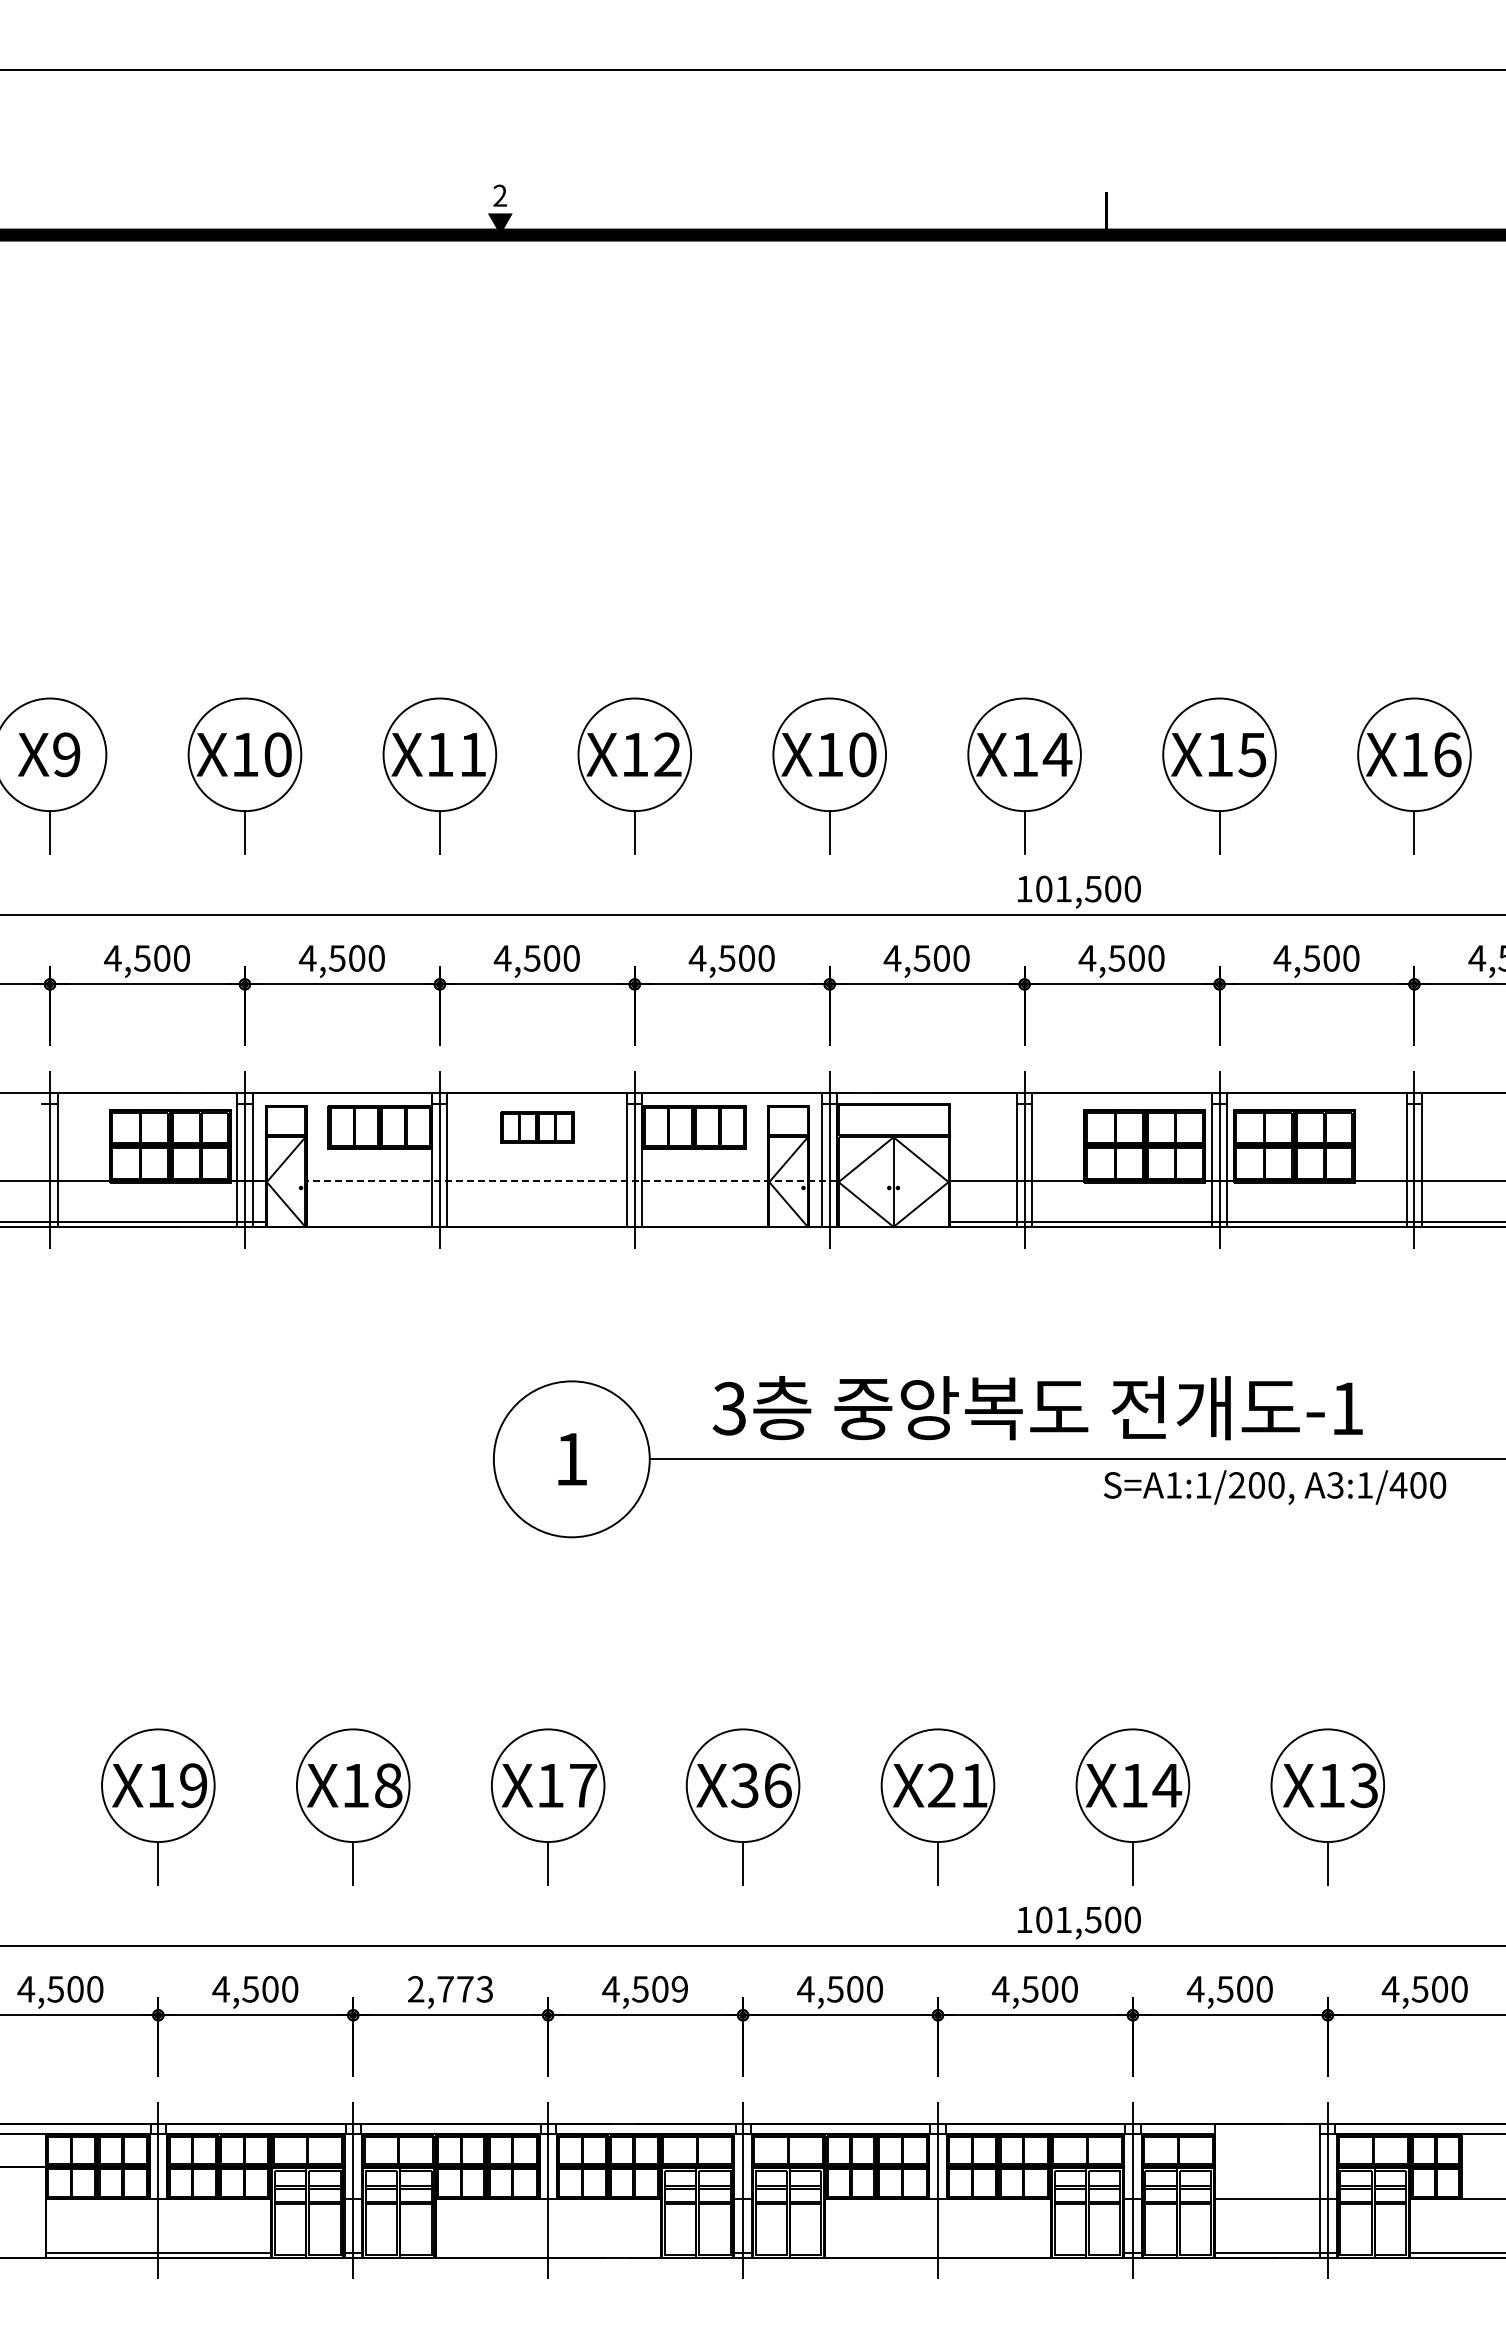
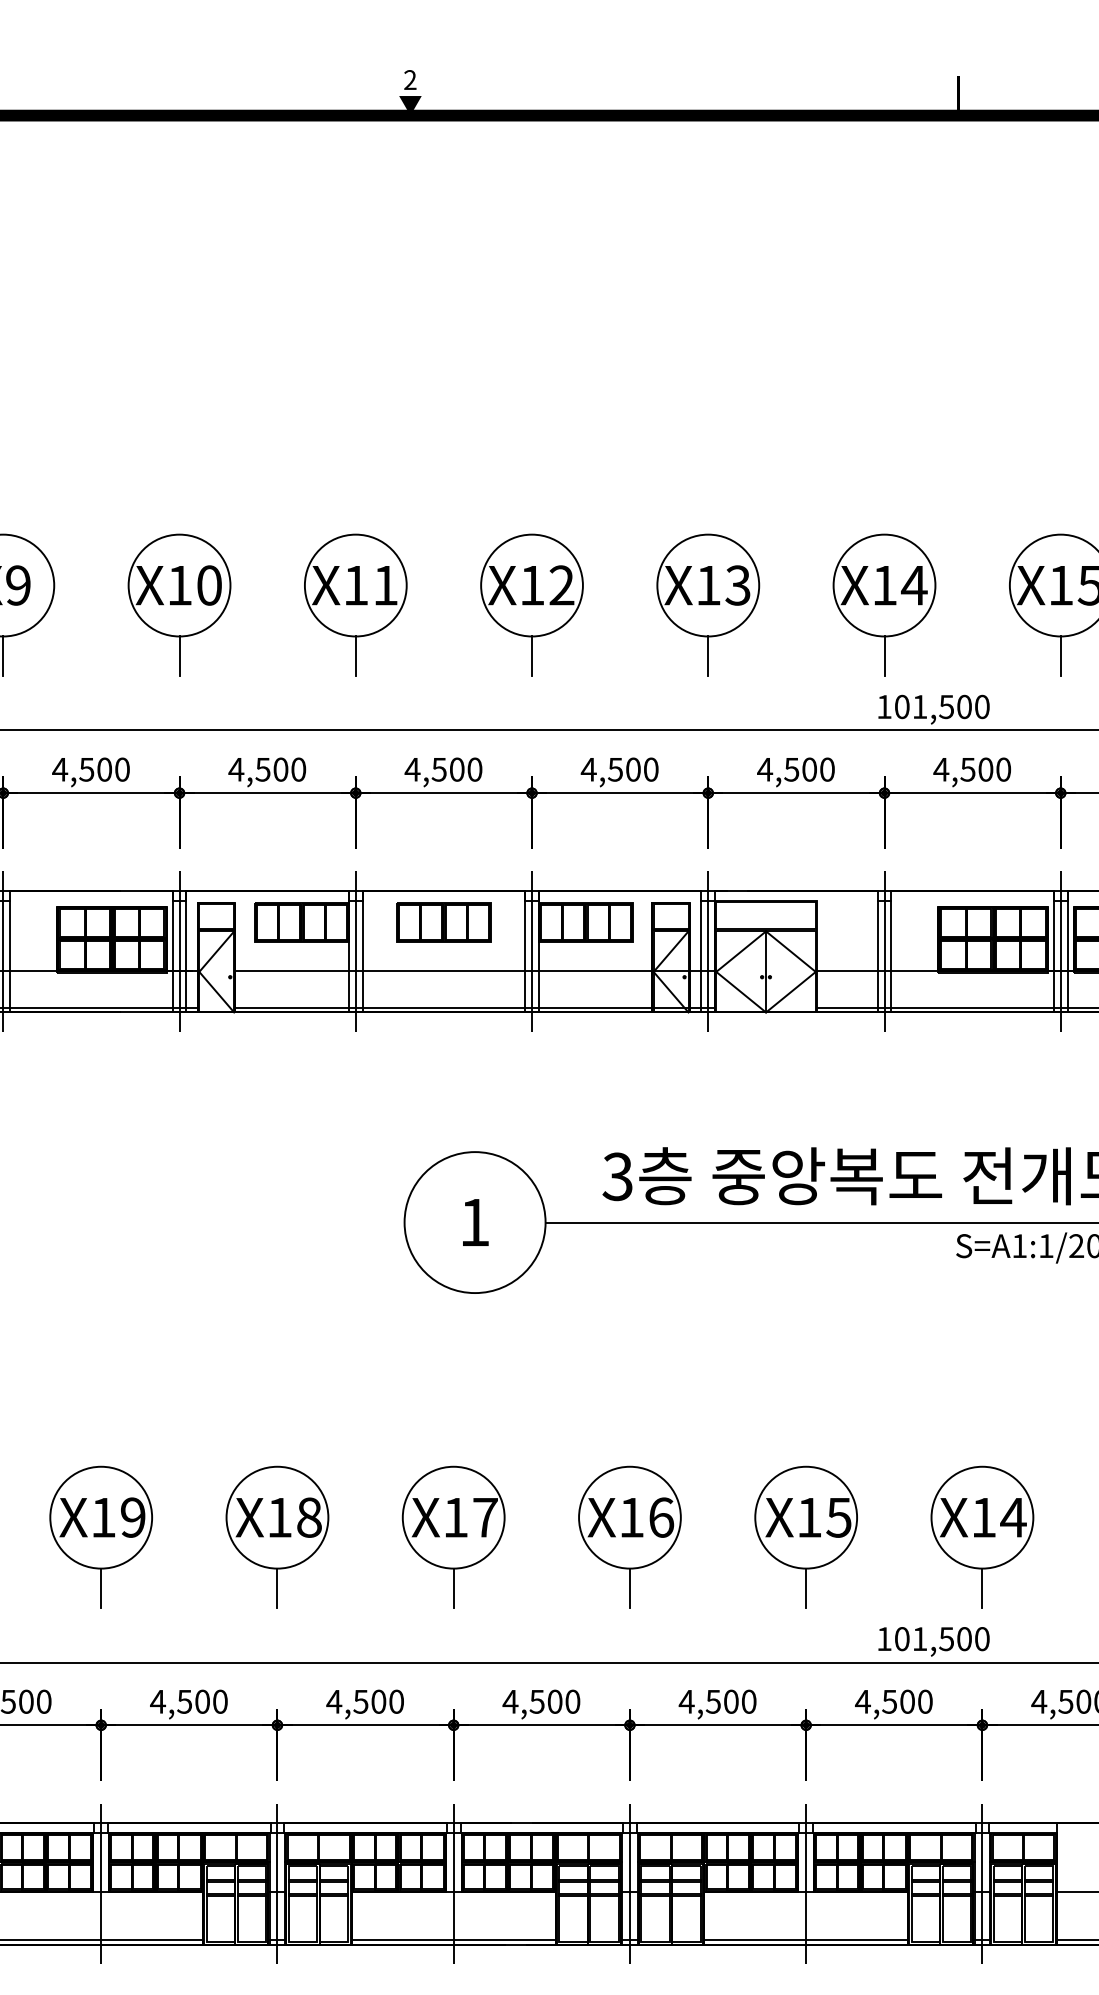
text: (862, 754) -> (737, 585), X10 -> X13
part: (536, 1127) -> (443, 922), size x1.43
line: (571, 1181) -> (474, 971), dashed -> solid
line: (571, 1221) -> (474, 1007), added
text: (744, 1785) -> (631, 1517), X36 -> X16
text: (957, 1785) -> (823, 1517), X21 -> X15
text: (450, 1989) -> (365, 1701), 2,773 -> 4,500
text: (679, 1989) -> (572, 1701), 4,509 -> 4,500
line: (547, 2252) -> (453, 1939), added
line: (937, 2252) -> (805, 1939), added

